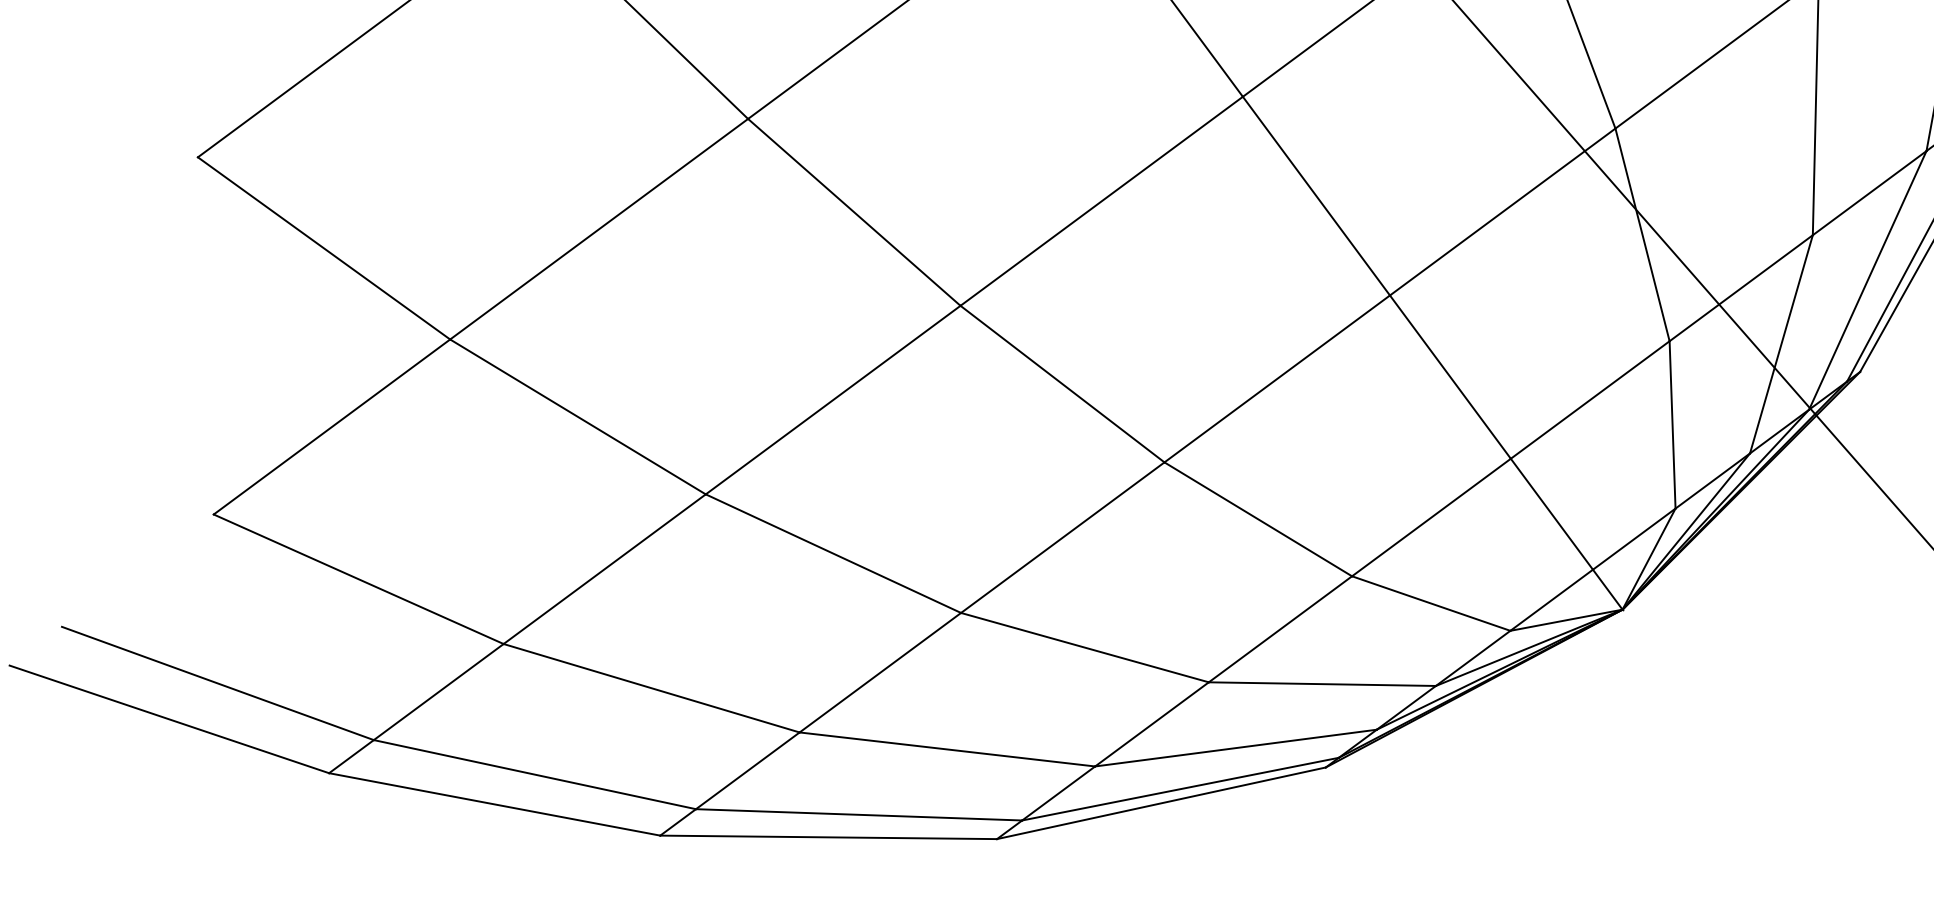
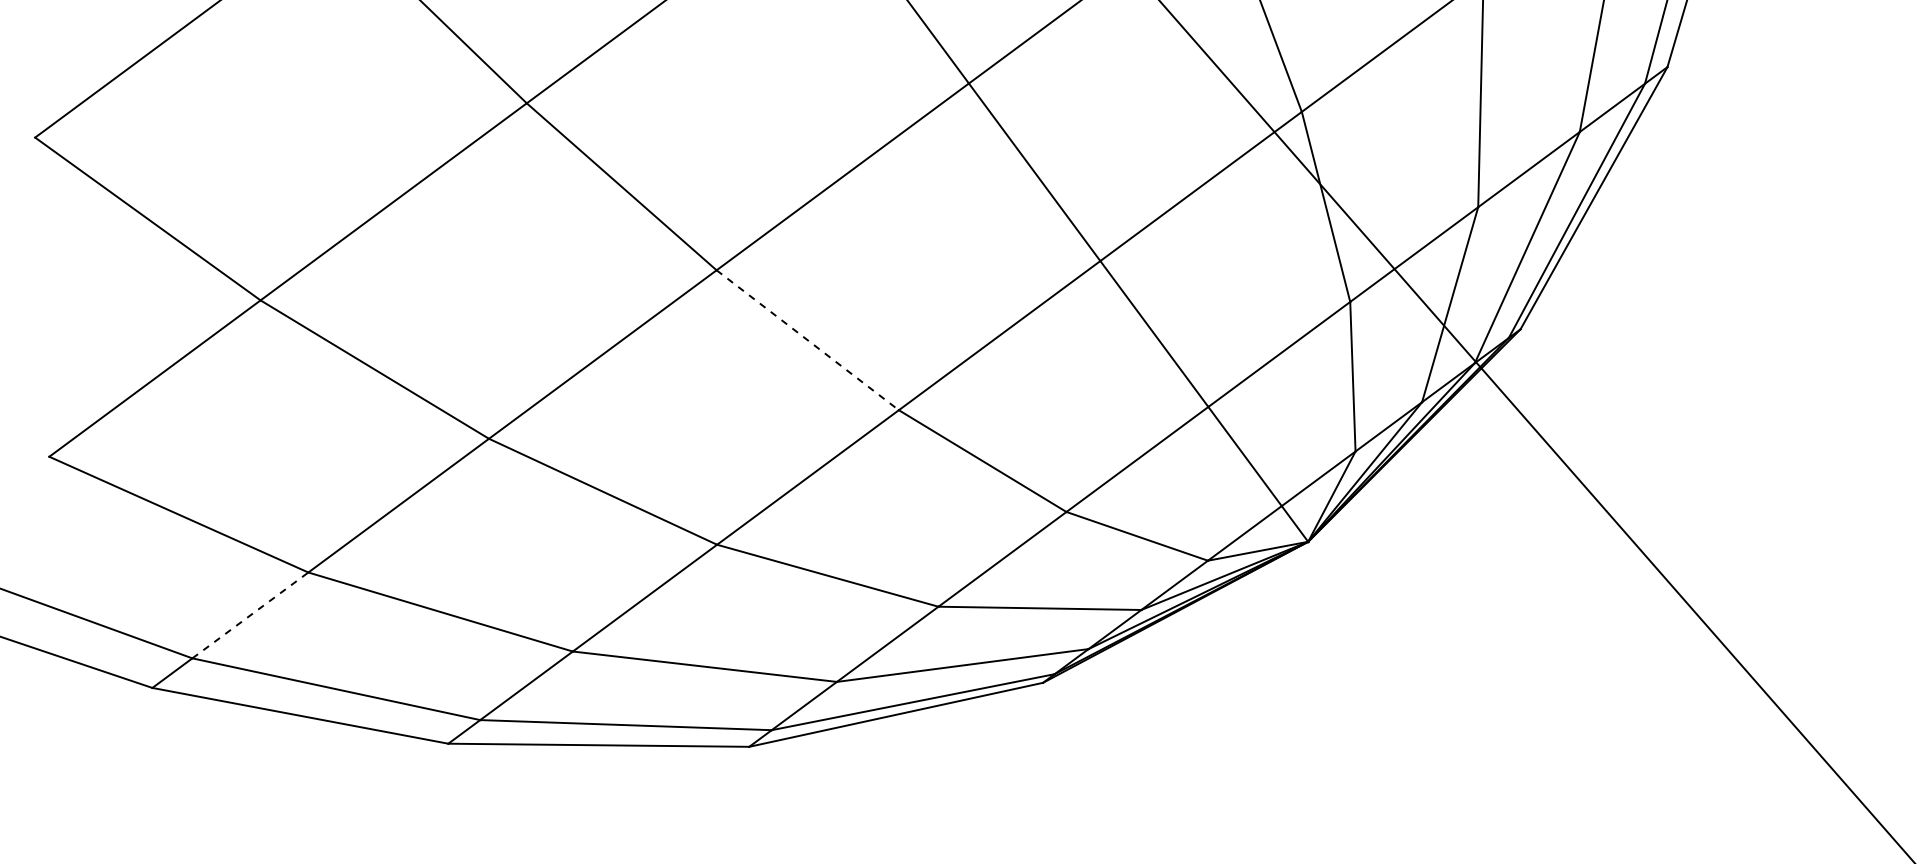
line: (1062, 384) -> (807, 340), solid -> dashed
line: (438, 692) -> (250, 615), solid -> dashed

